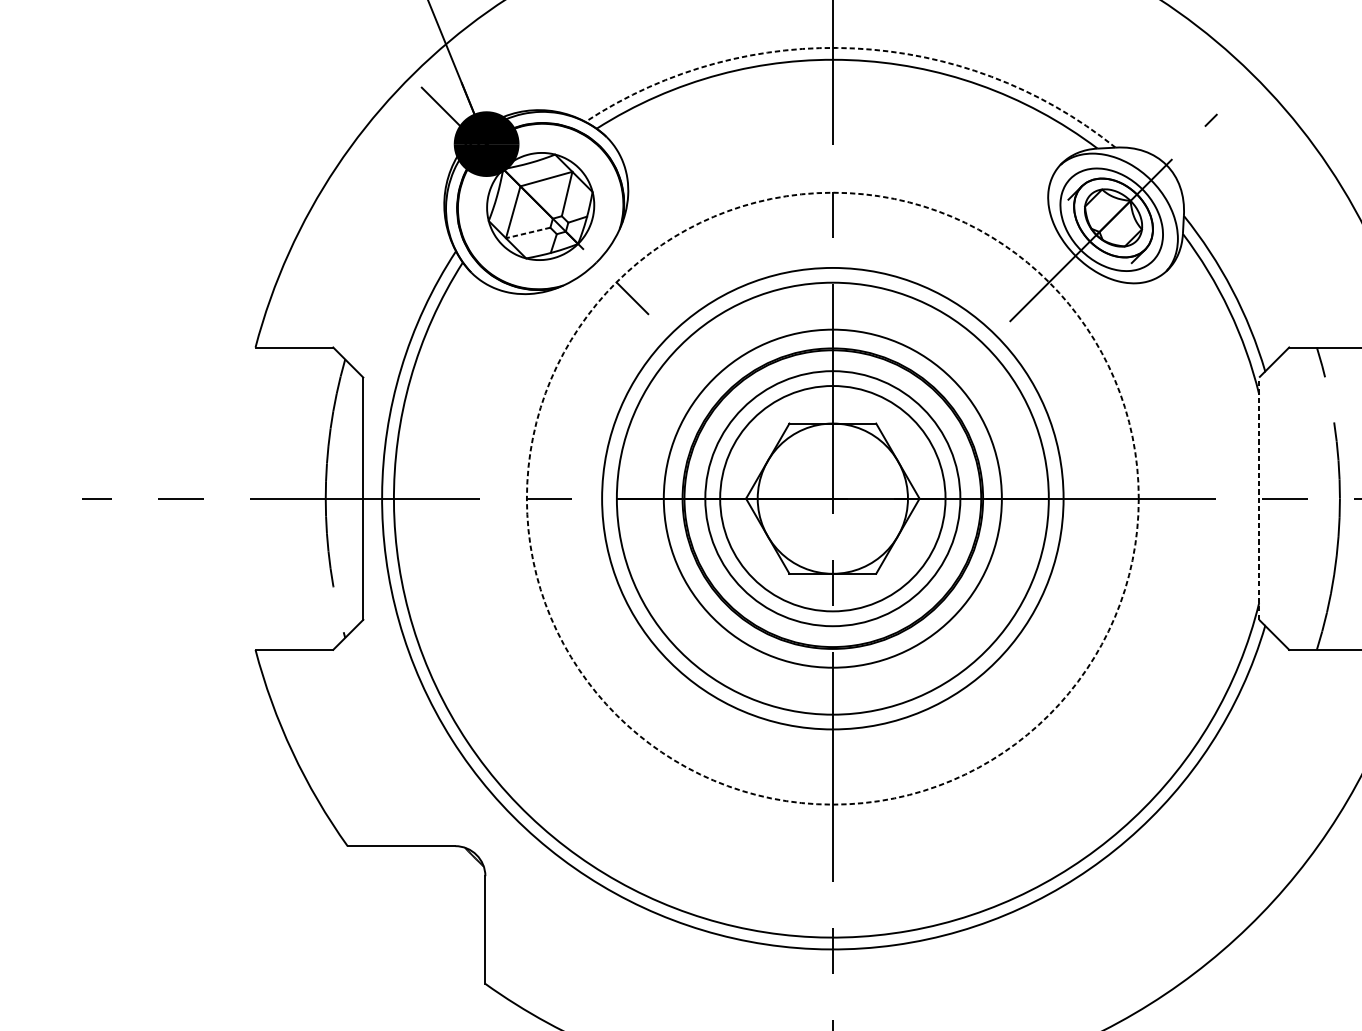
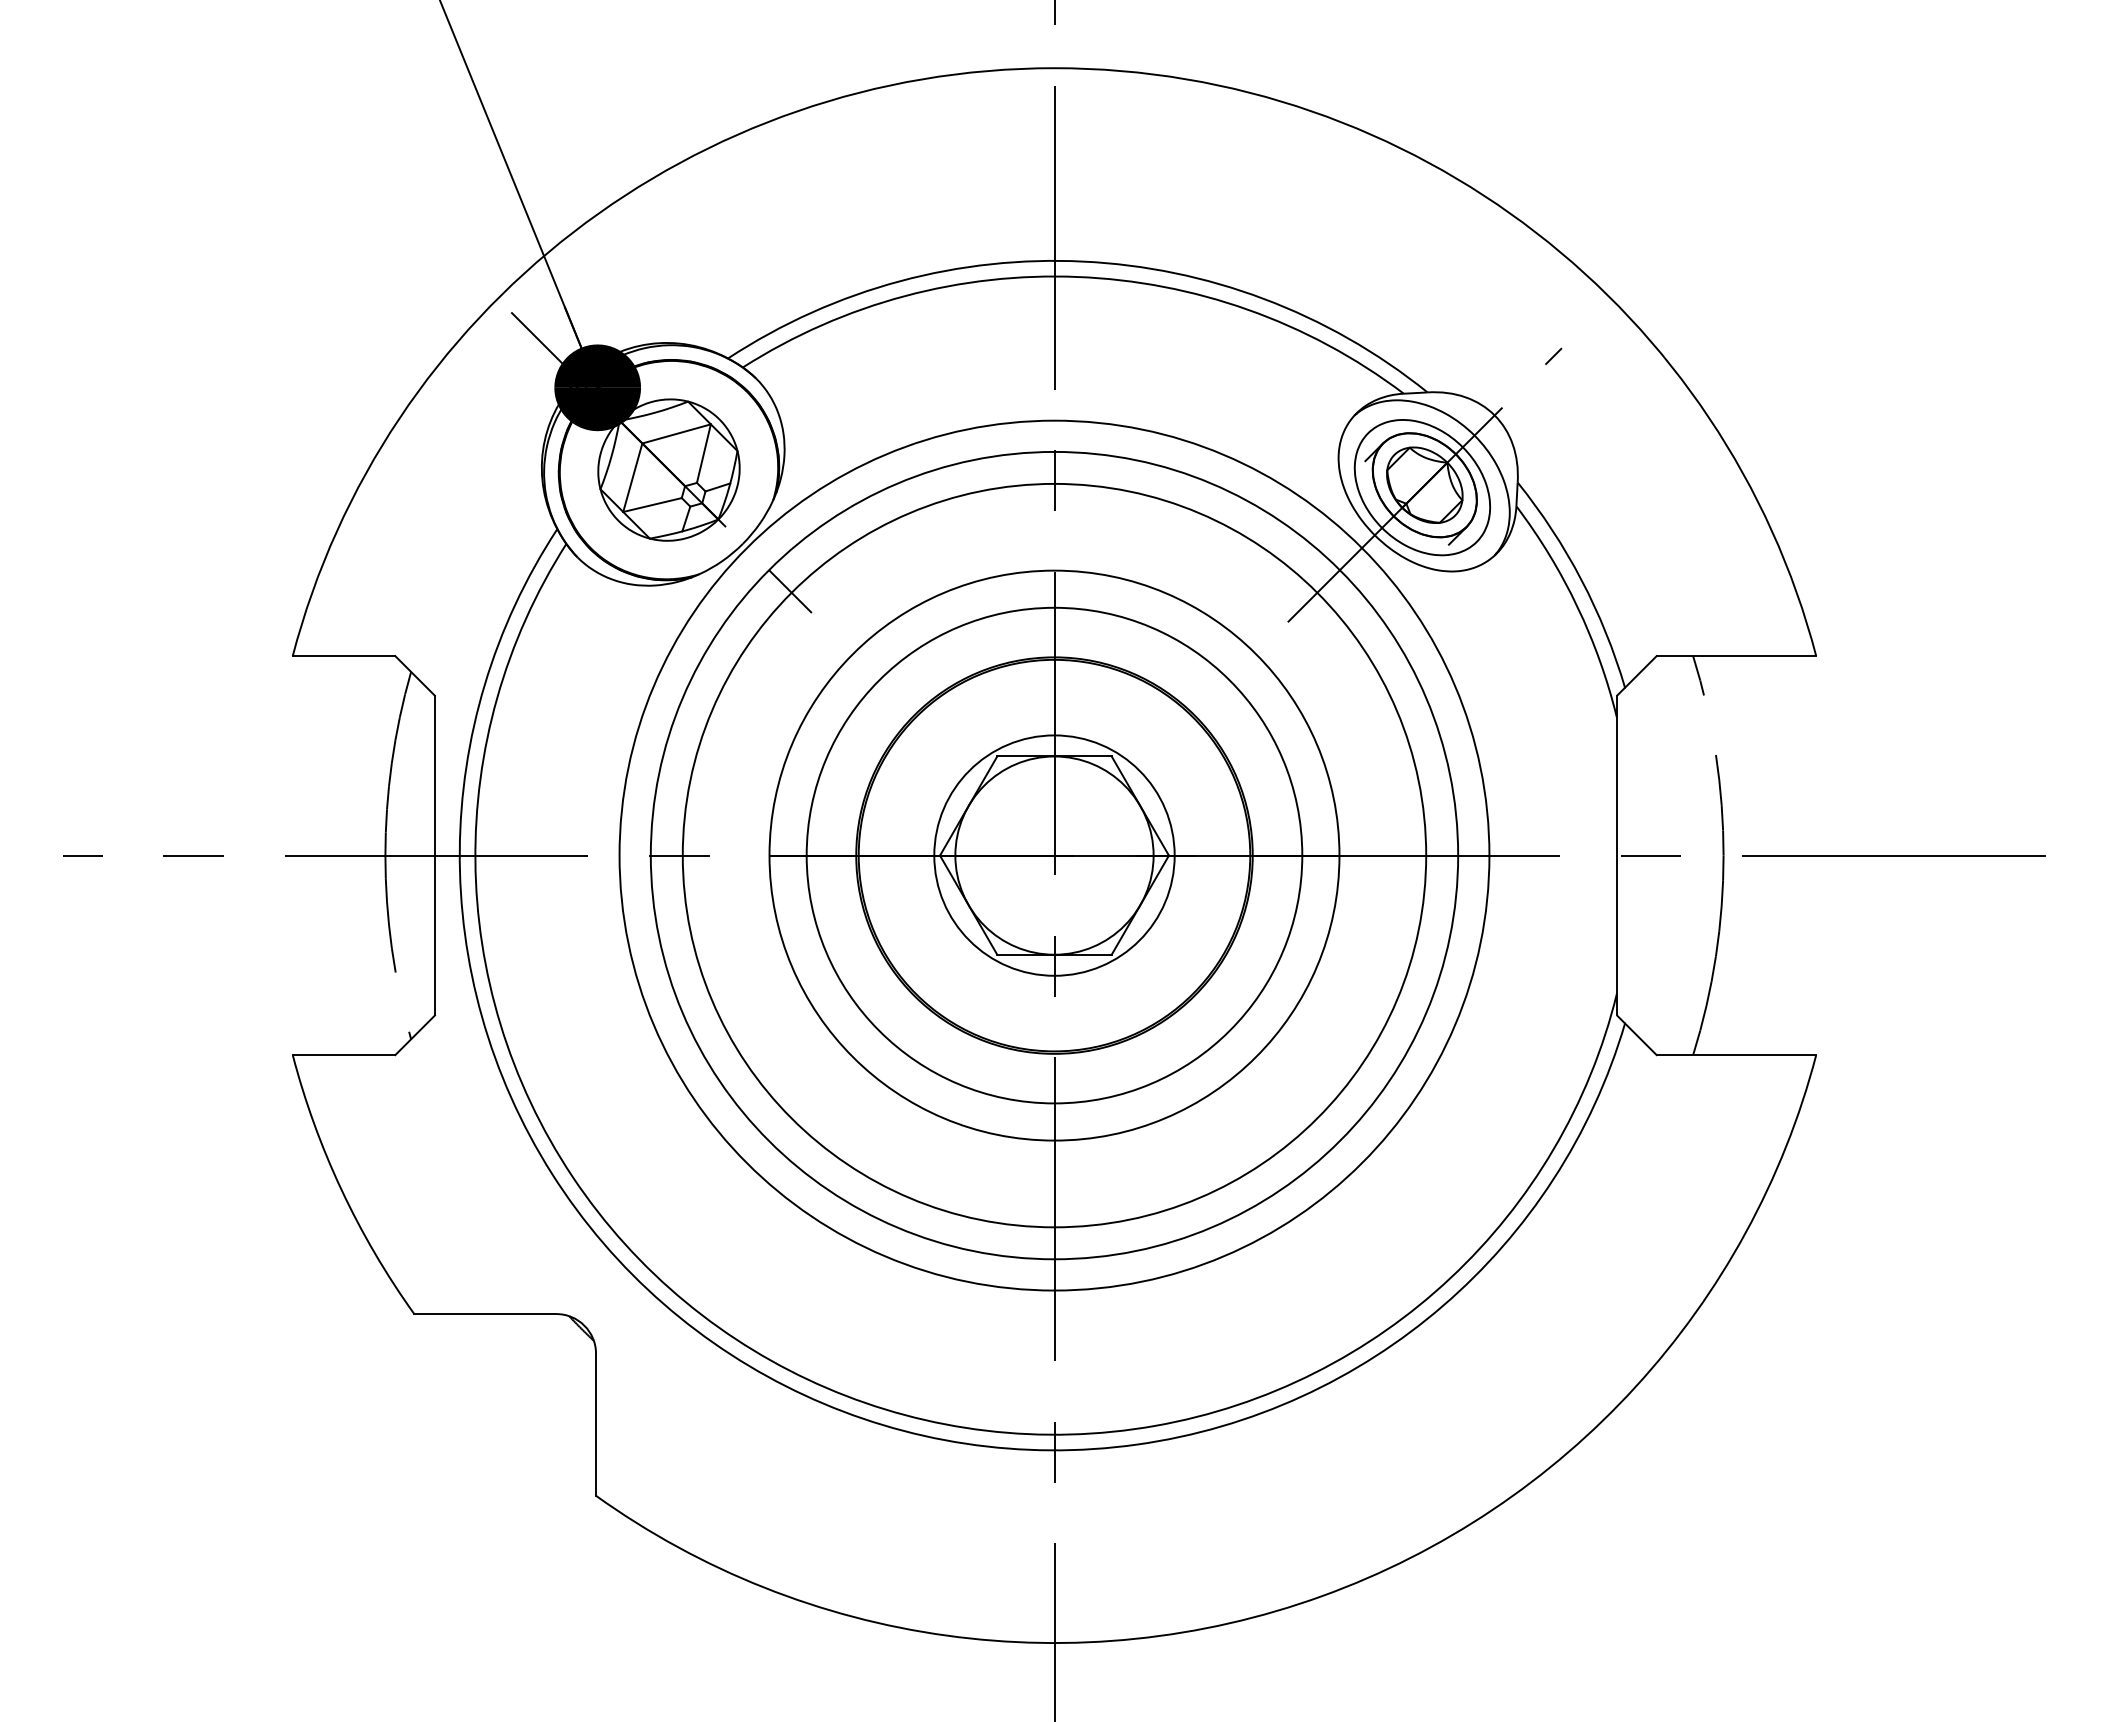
arc: (854, 48) -> (1083, 261), dashed -> solid
line: (528, 233) -> (652, 505), dashed -> solid
circle: (832, 498) -> (1054, 855), dashed -> solid
circle: (832, 498) -> (1054, 855), size x0.71
circle: (832, 498) -> (1054, 855), size x1.43
circle: (832, 498) -> (1054, 855), size x1.67
circle: (832, 498) -> (1054, 855), size x1.67
line: (1259, 498) -> (1617, 855), dashed -> solid

